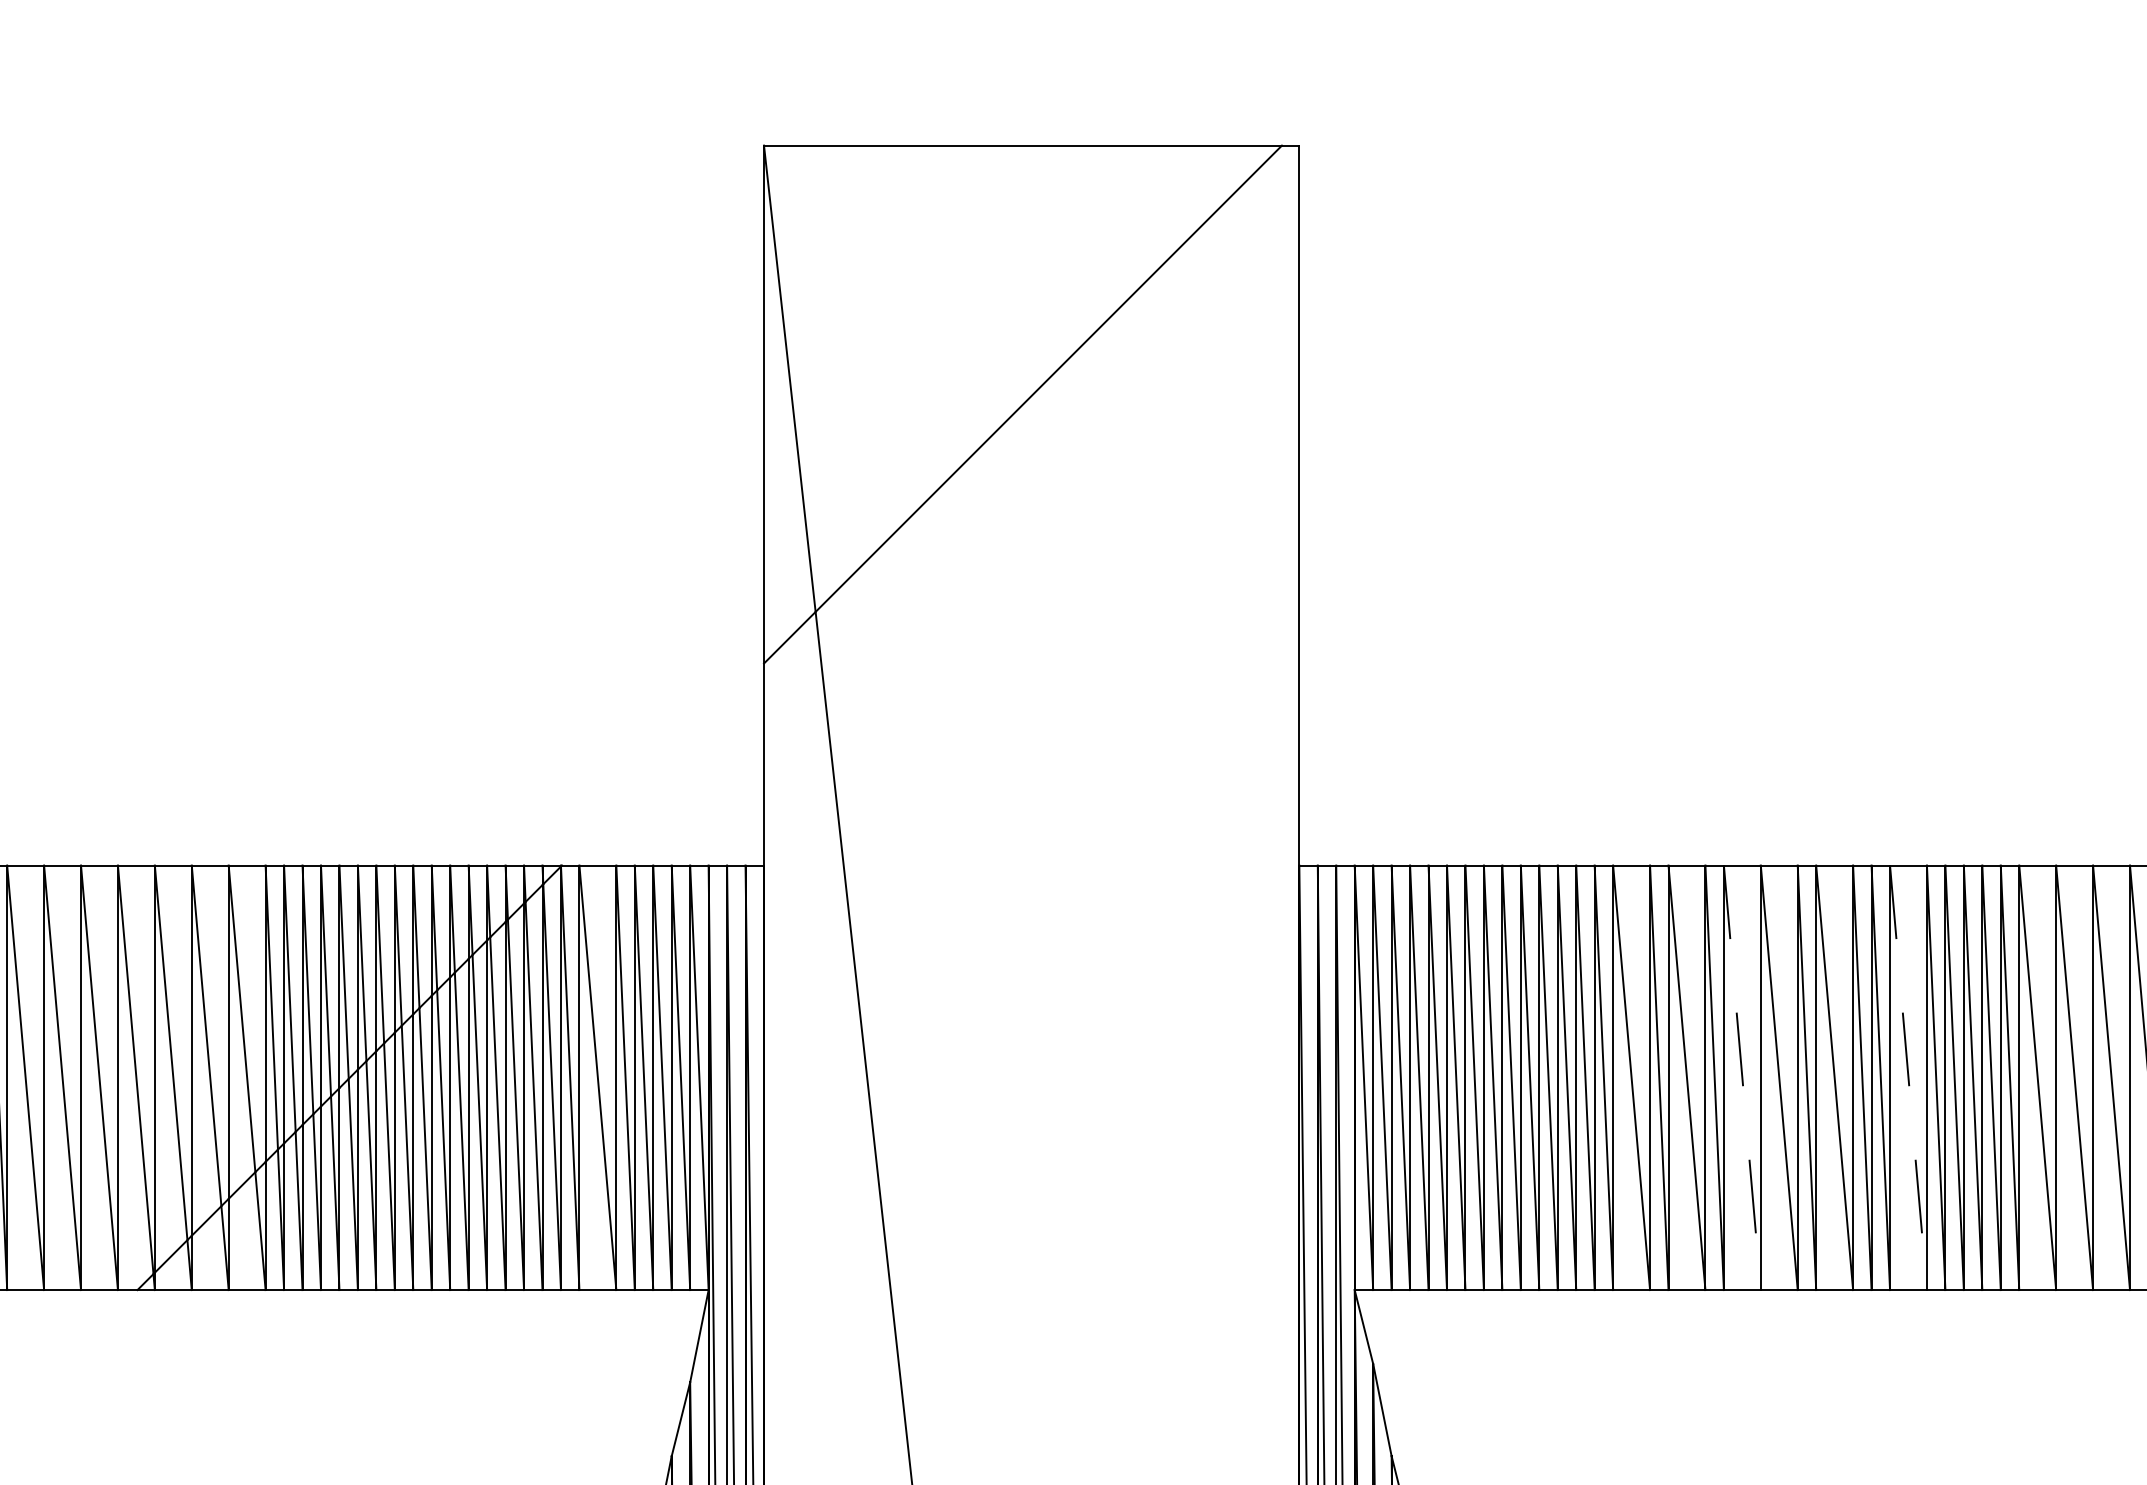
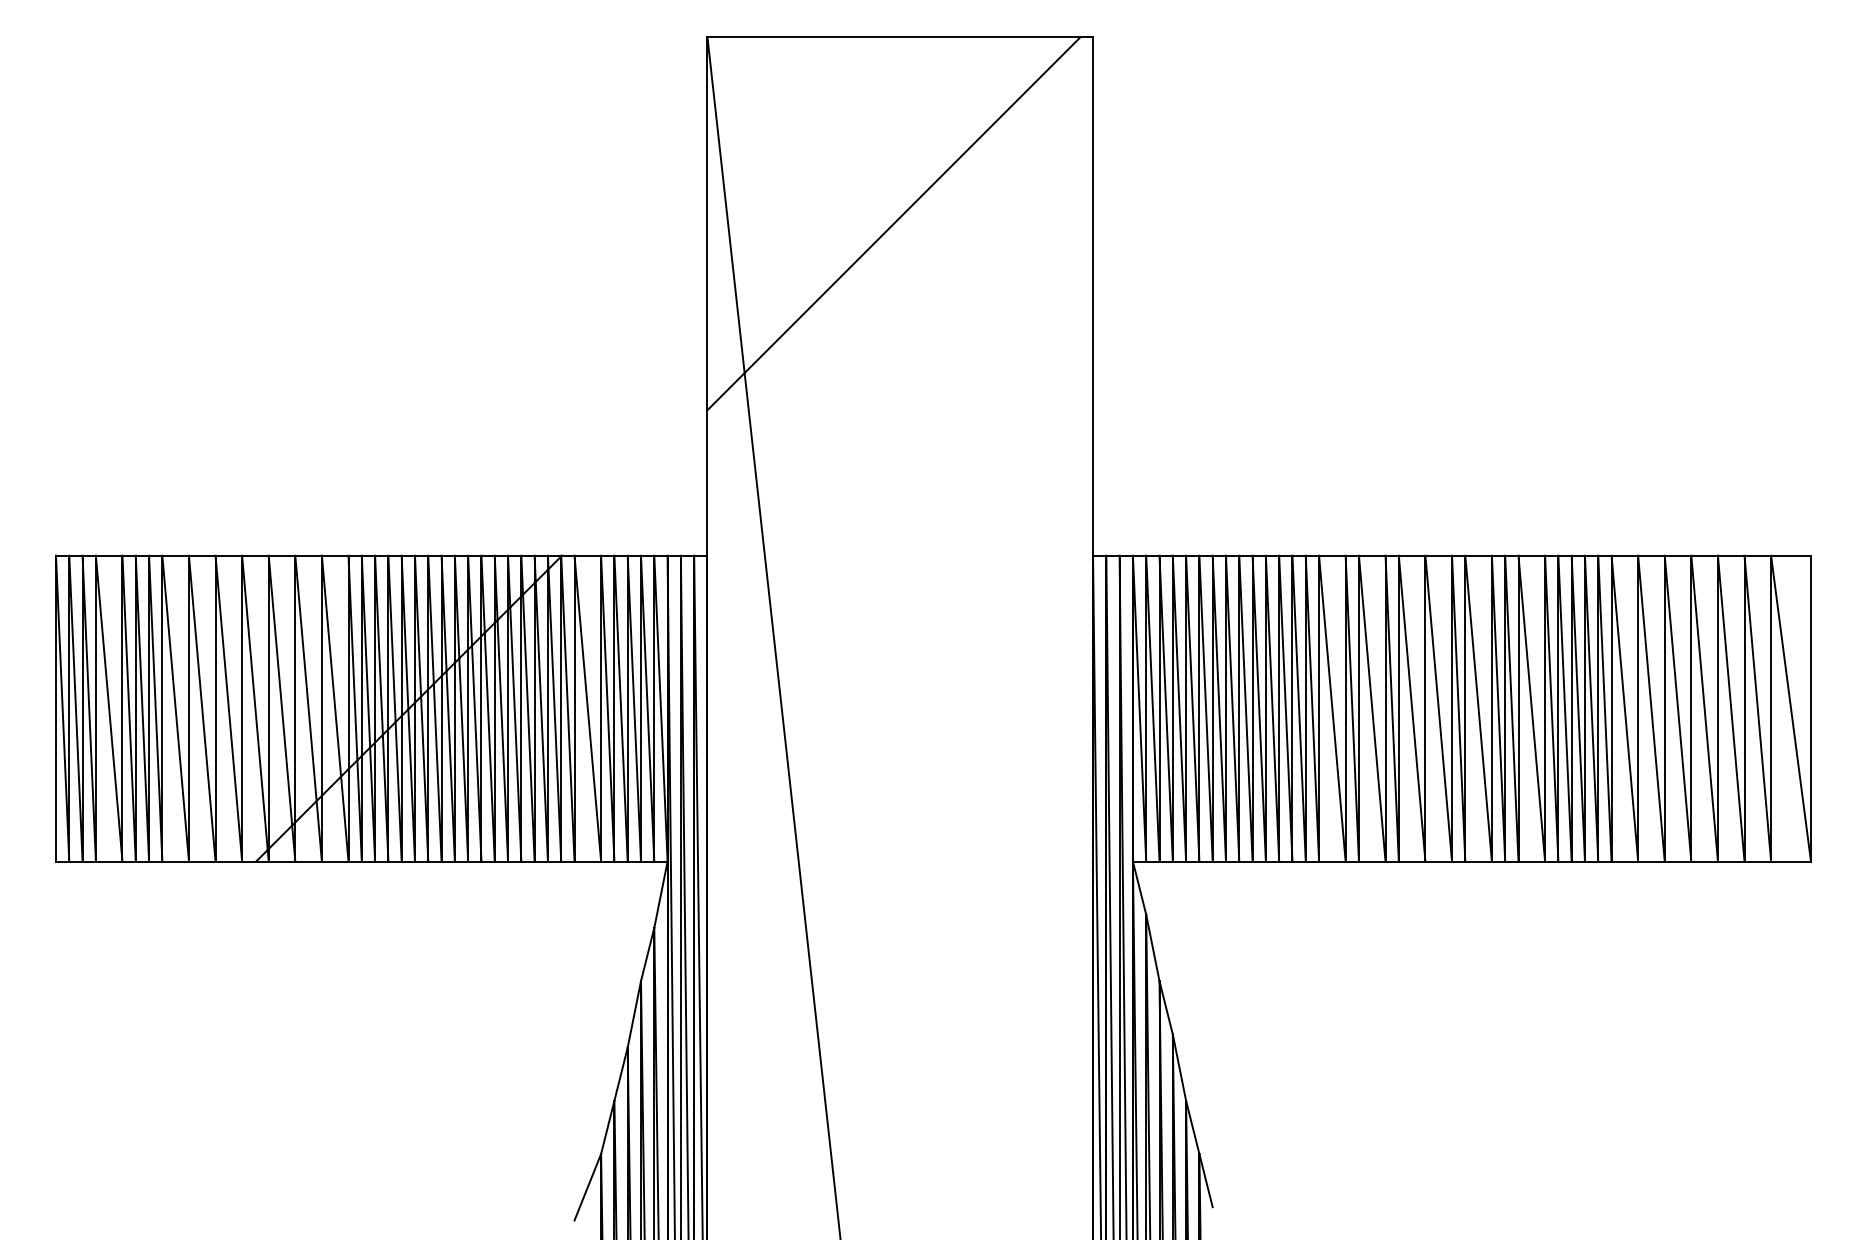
line: (1742, 1079) -> (1412, 709), dashed -> solid
line: (1908, 1079) -> (1531, 709), dashed -> solid

